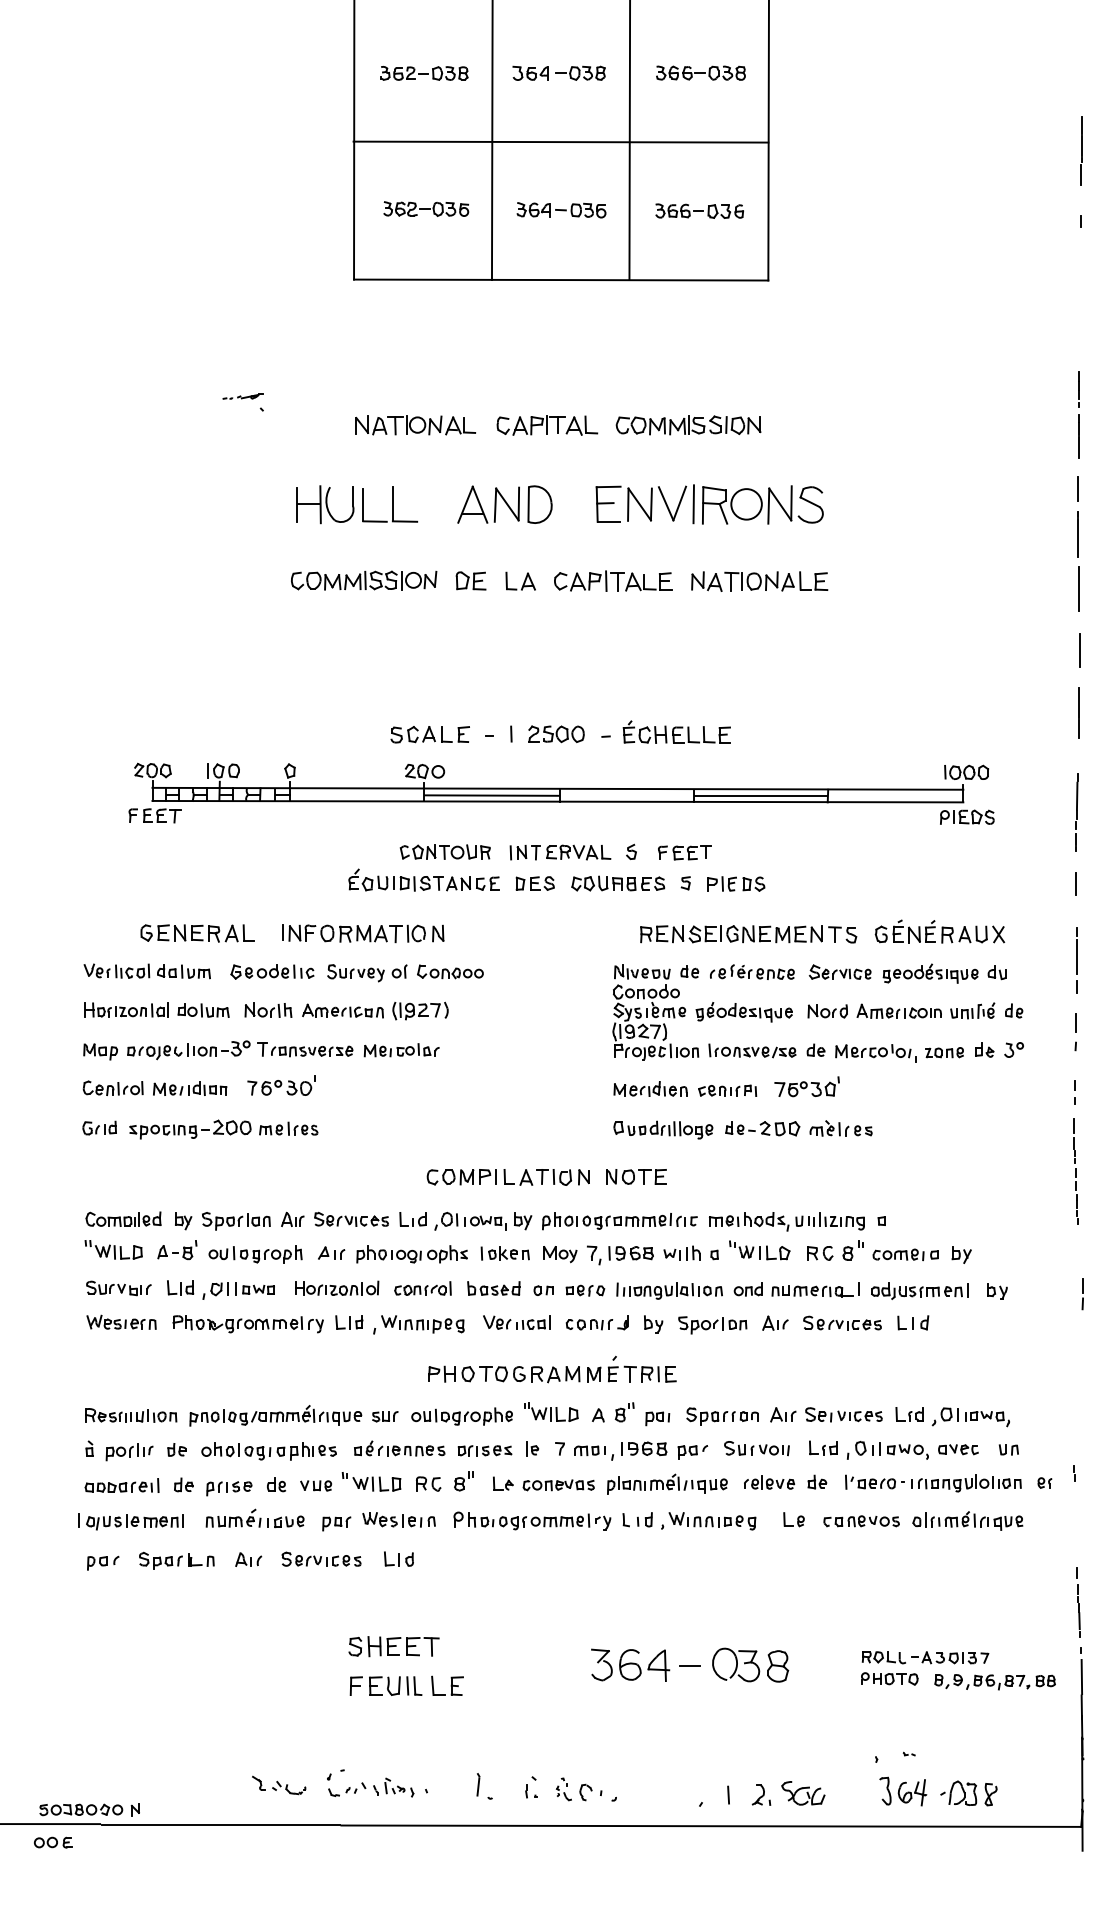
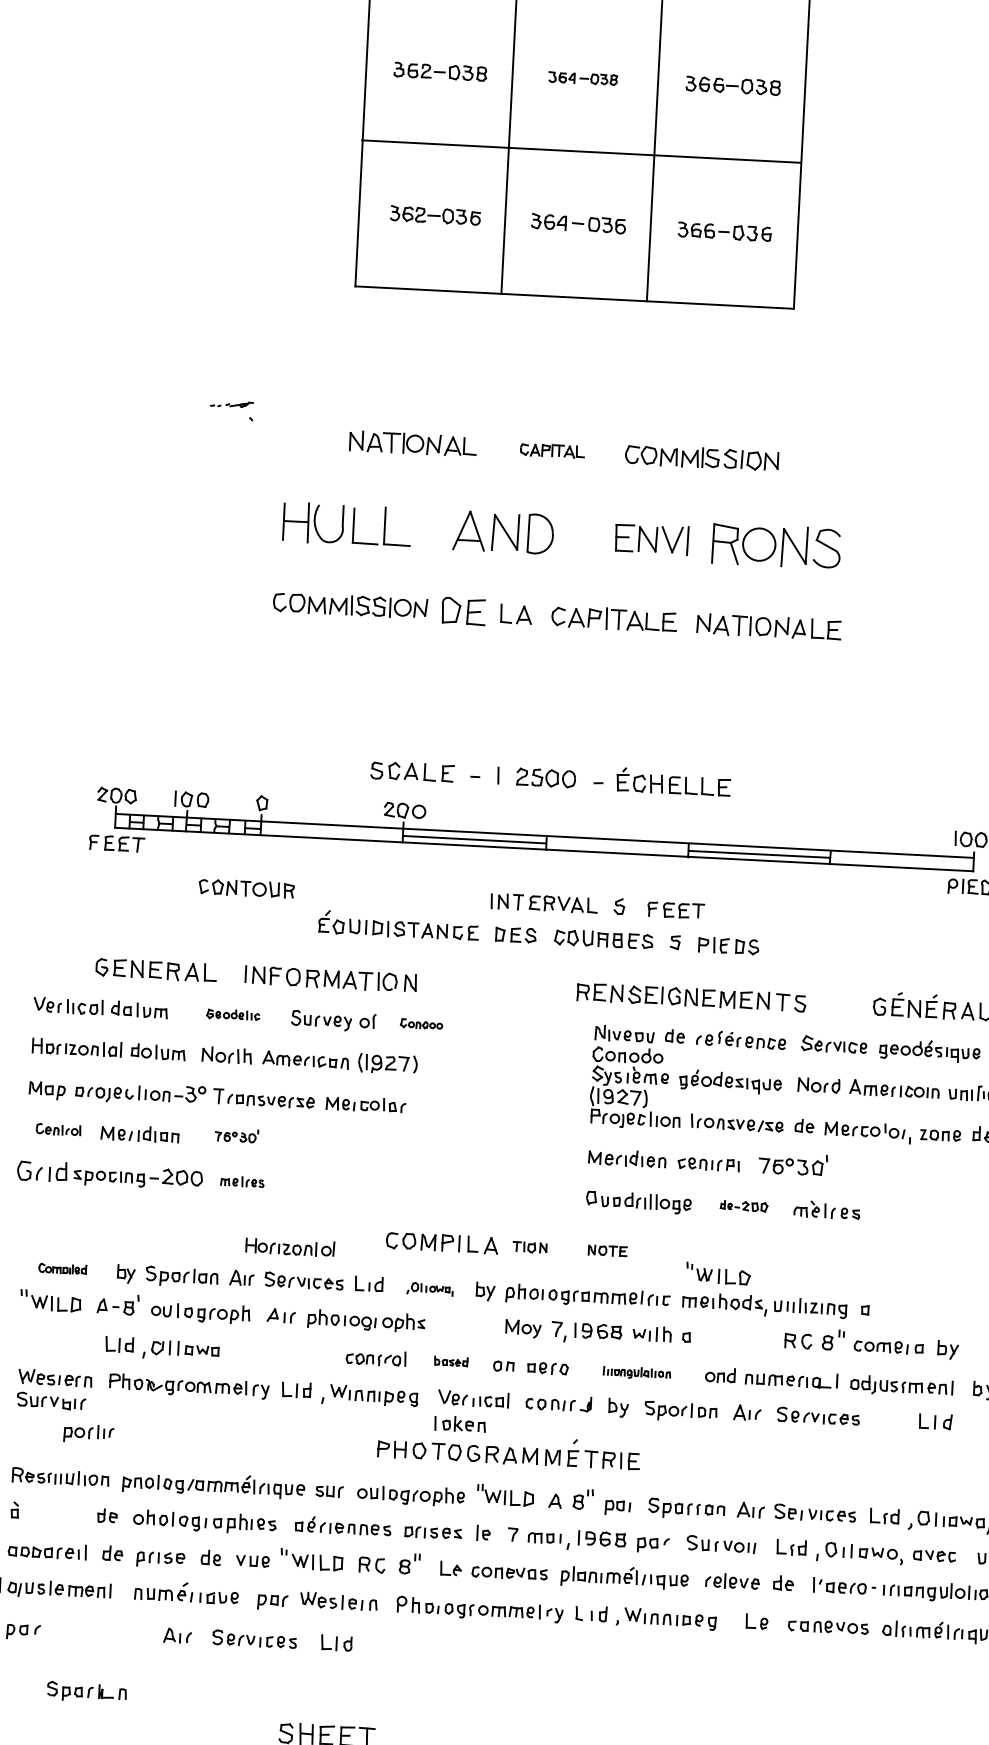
part: (558, 72) -> (582, 77), size x0.7
part: (547, 425) -> (552, 450), size x0.6
part: (644, 504) -> (651, 539), size x0.7
part: (470, 580) -> (463, 610), size x1.4
part: (444, 851) -> (245, 887), moved
part: (748, 934) -> (691, 997), moved
part: (272, 971) -> (233, 1014), size x0.6
part: (450, 971) -> (421, 1023), size x0.6
part: (281, 1085) -> (236, 1135), size x0.6
part: (112, 1087) -> (57, 1129), size x0.7
part: (99, 1127) -> (42, 1170), size x1.4
part: (288, 1128) -> (242, 1181), size x0.7
part: (762, 1128) -> (743, 1206), size x0.6
part: (636, 1176) -> (607, 1250), size x0.6
part: (562, 1177) -> (529, 1247), size x0.6
part: (123, 1218) -> (62, 1268), size x0.6
part: (470, 1220) -> (429, 1288), size x0.6
part: (759, 1250) -> (718, 1273), moved
part: (504, 1253) -> (459, 1424), moved
part: (337, 1287) -> (290, 1246), moved
part: (118, 1288) -> (50, 1401), moved
part: (493, 1288) -> (450, 1361), size x0.6
part: (669, 1290) -> (636, 1372), size x0.6
part: (913, 1322) -> (935, 1421), moved
part: (129, 1452) -> (88, 1433), moved
part: (176, 1560) -> (86, 1691), moved

